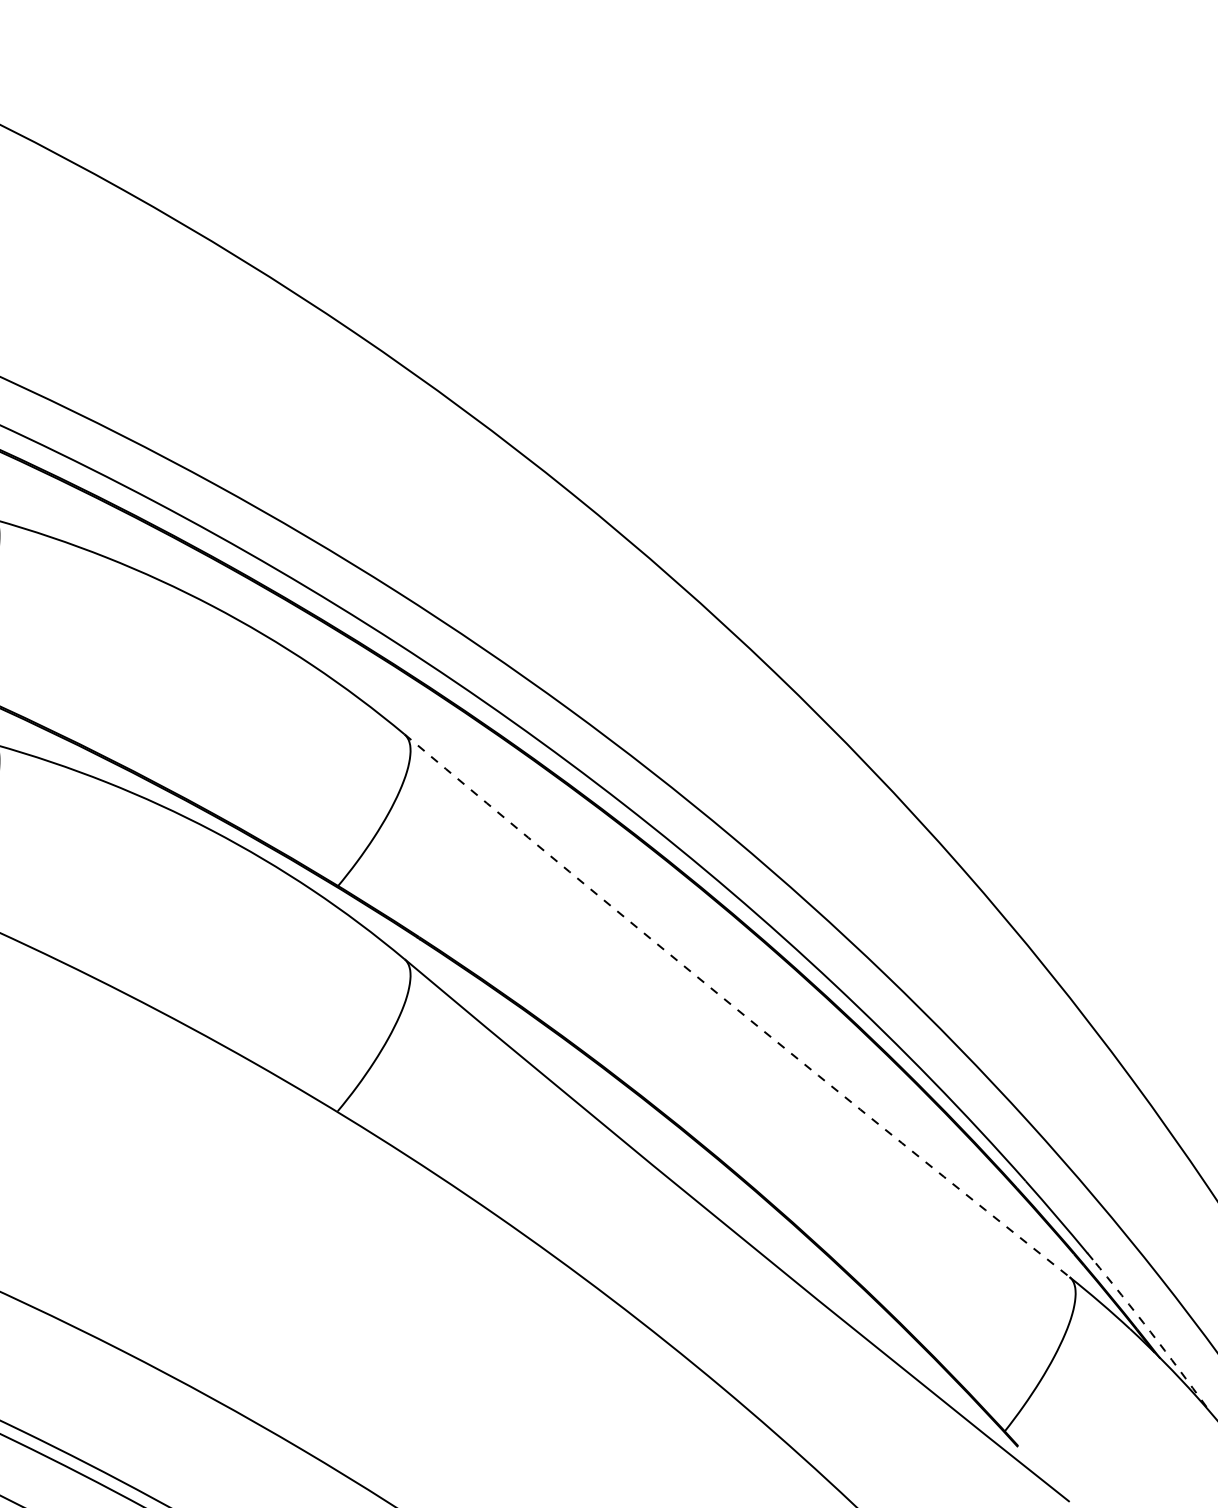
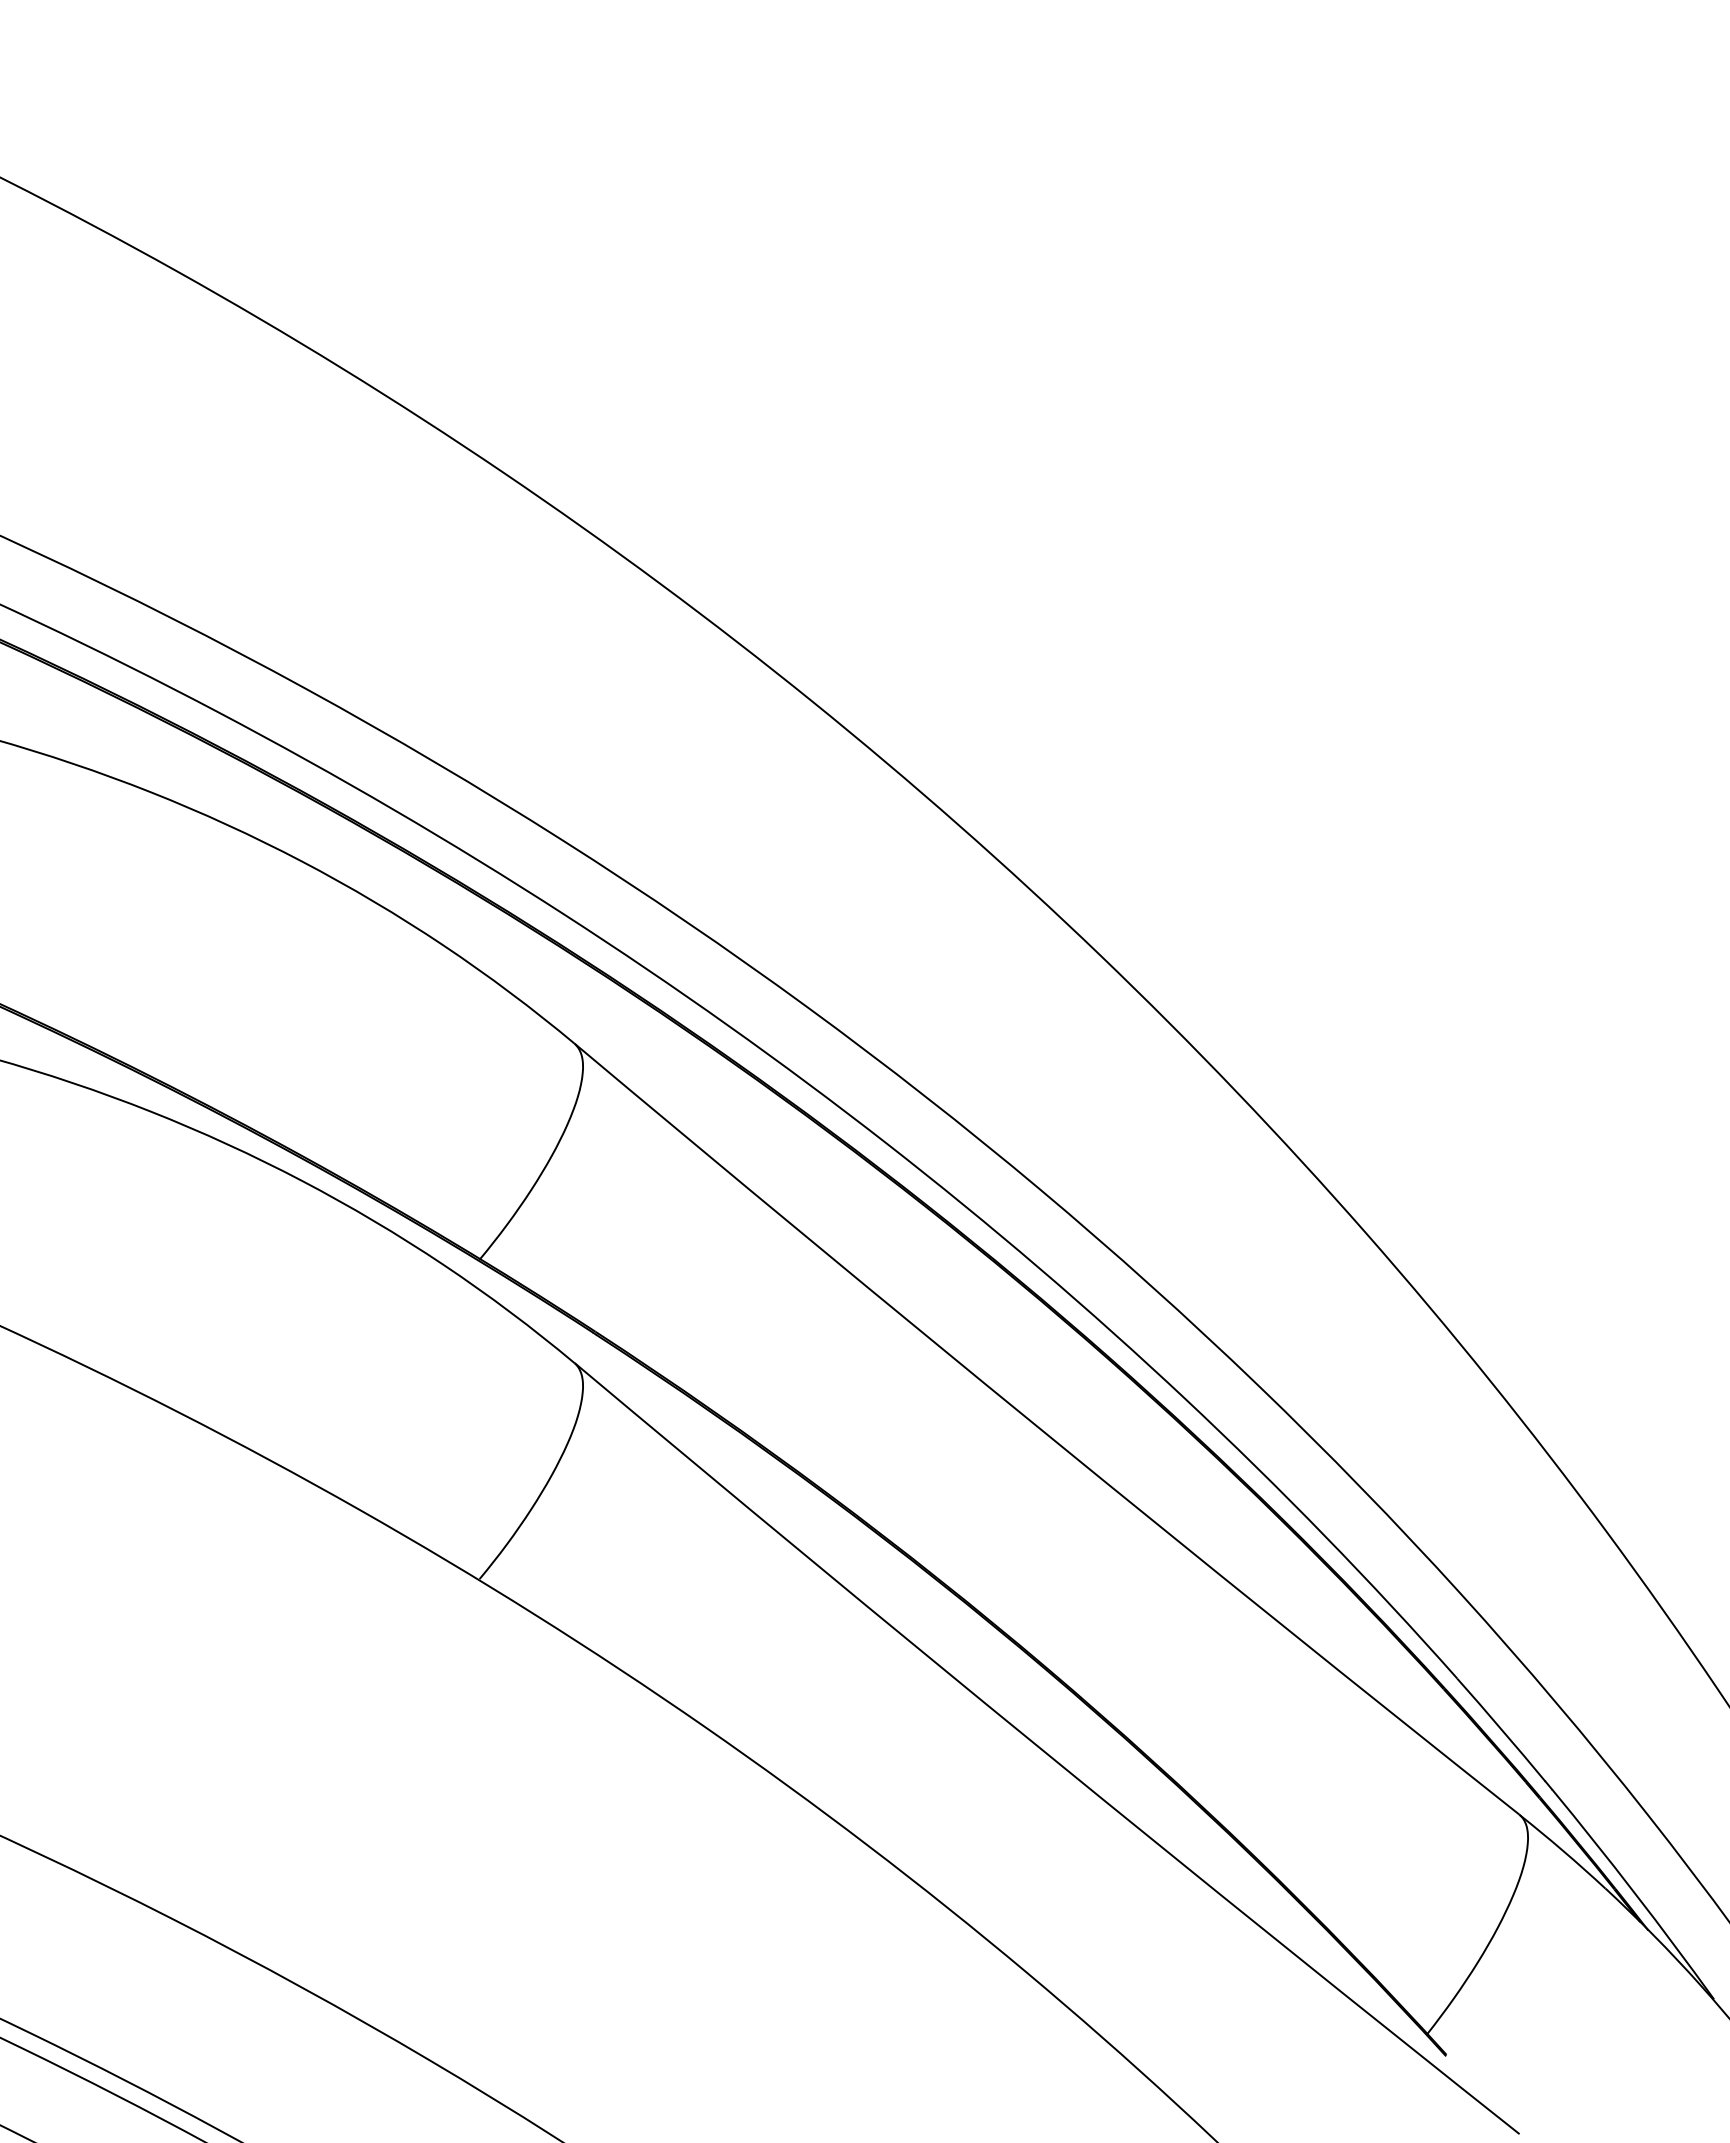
arc: (735, 1008) -> (1044, 1432), dashed -> solid
arc: (1150, 1332) -> (1634, 1893), dashed -> solid

